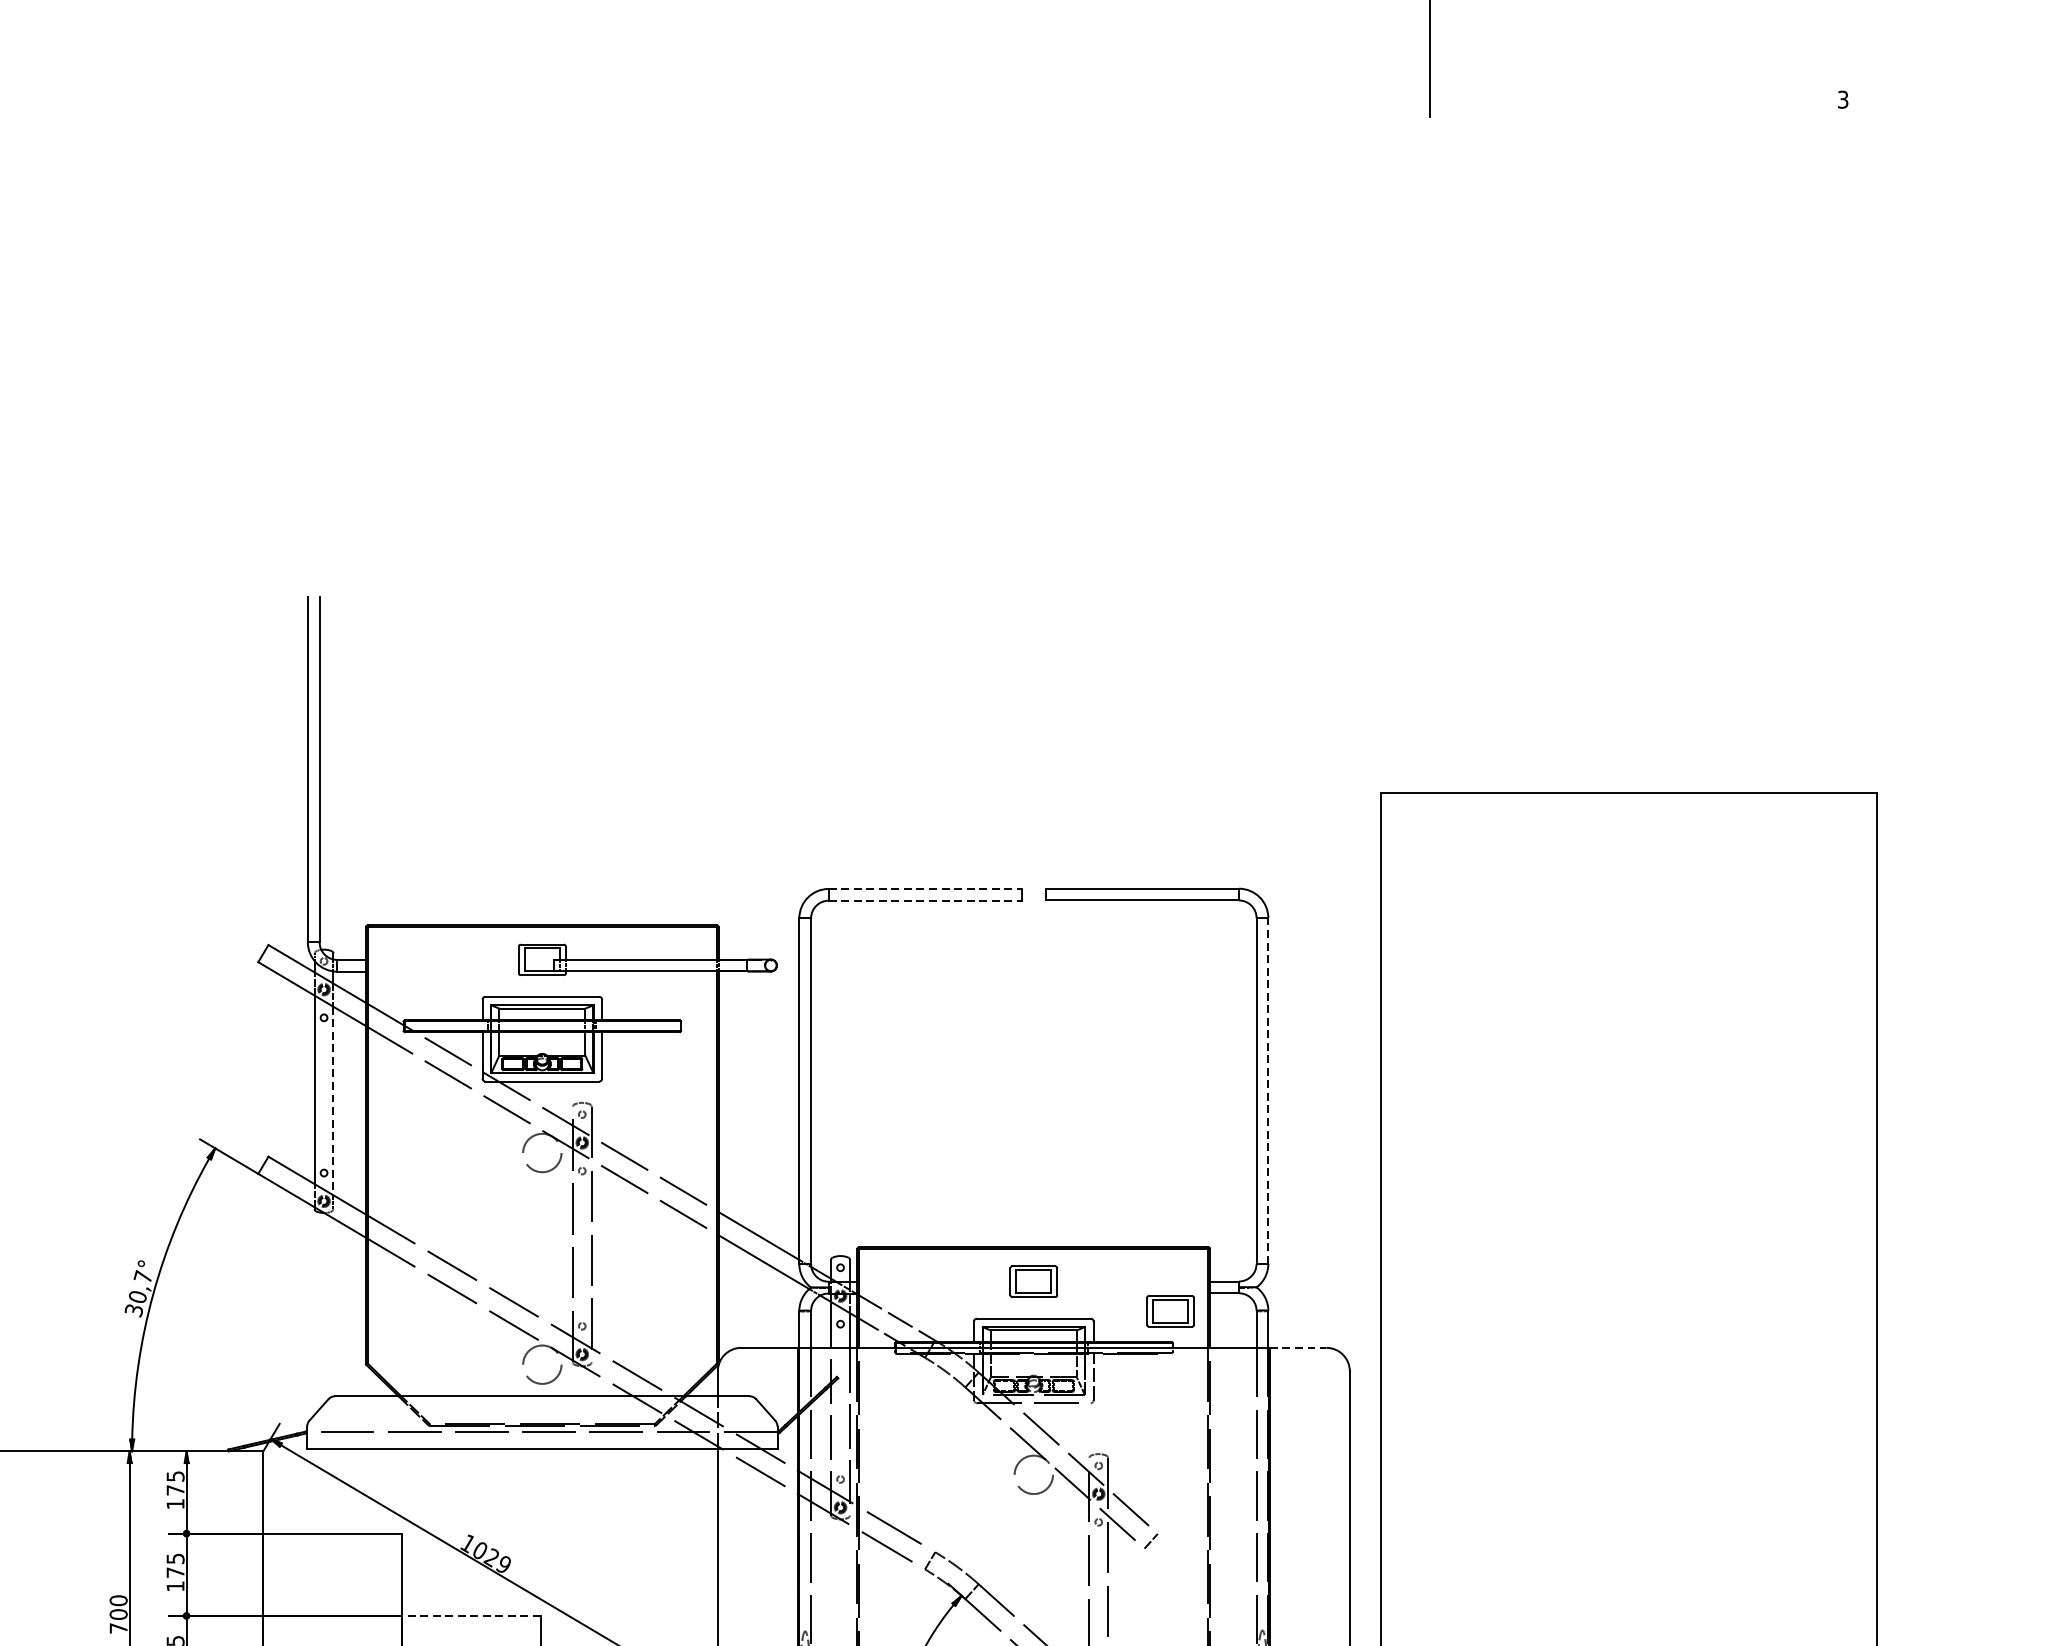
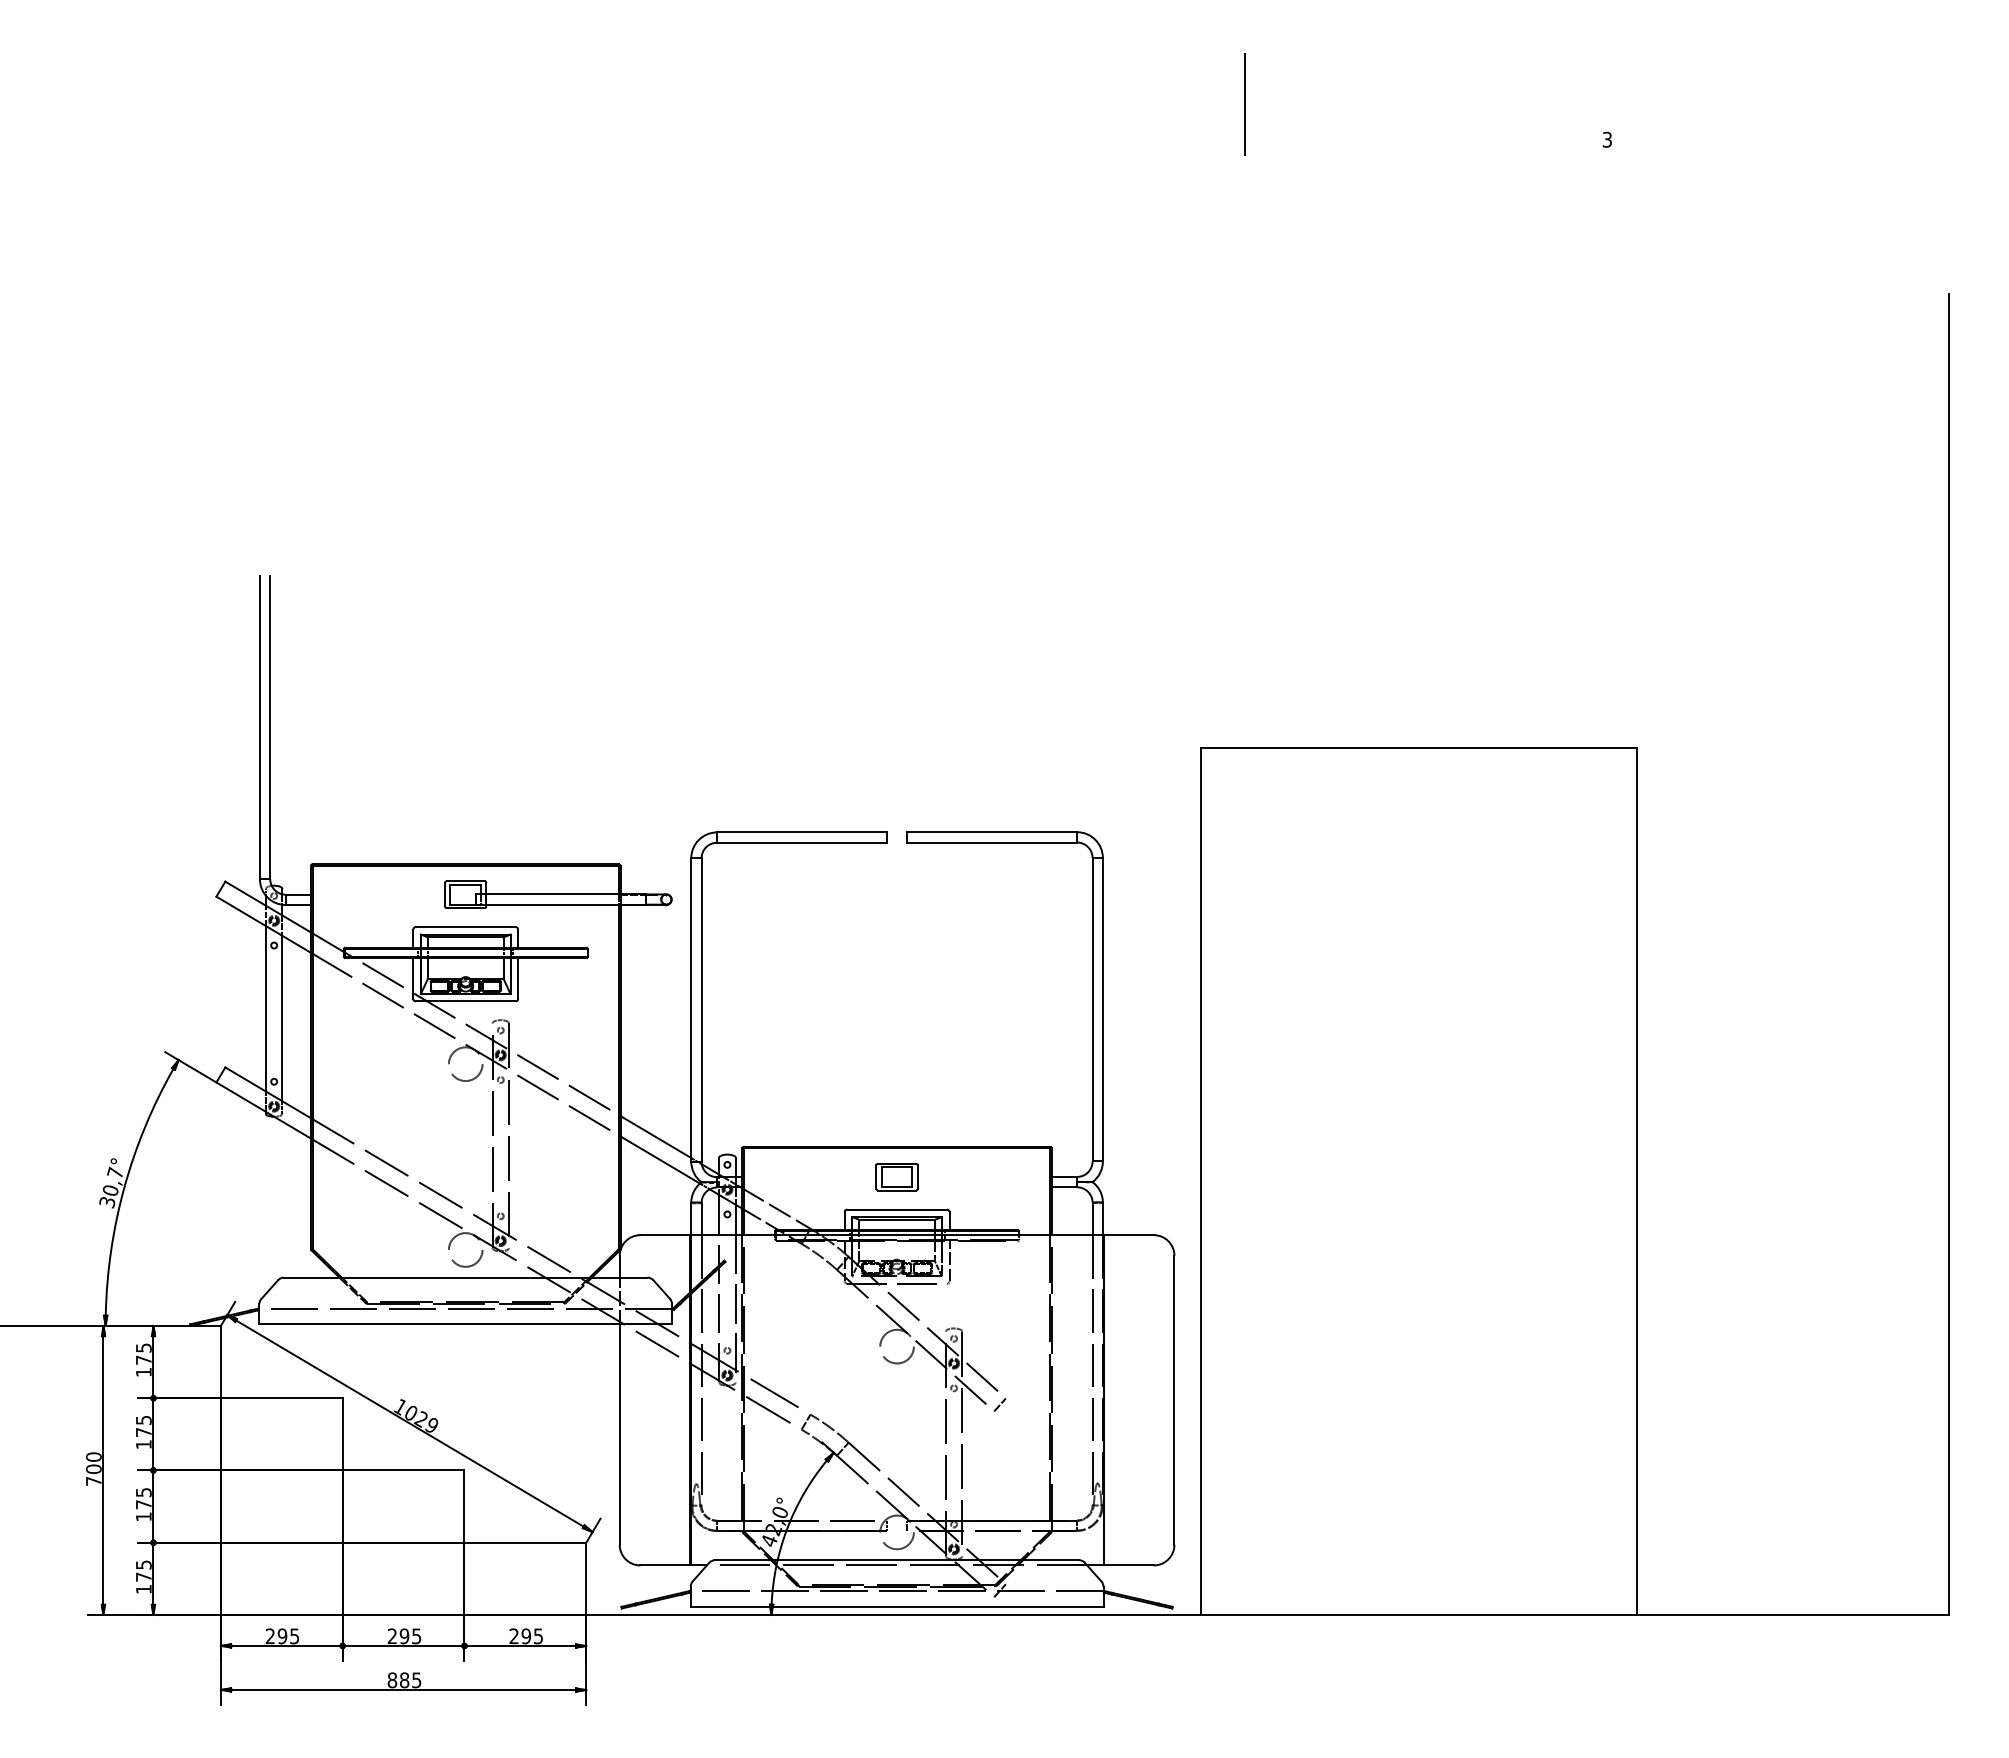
line: (924, 889) -> (801, 832), dashed -> solid
line: (924, 900) -> (801, 842), dashed -> solid
line: (1267, 1090) -> (1102, 1009), dashed -> solid
line: (333, 1100) -> (282, 1018), dashed -> solid
part: (1169, 1310) -> (1016, 1202), removed
line: (1298, 1348) -> (1129, 1235), dashed -> solid
line: (471, 1615) -> (403, 1470), dashed -> solid

